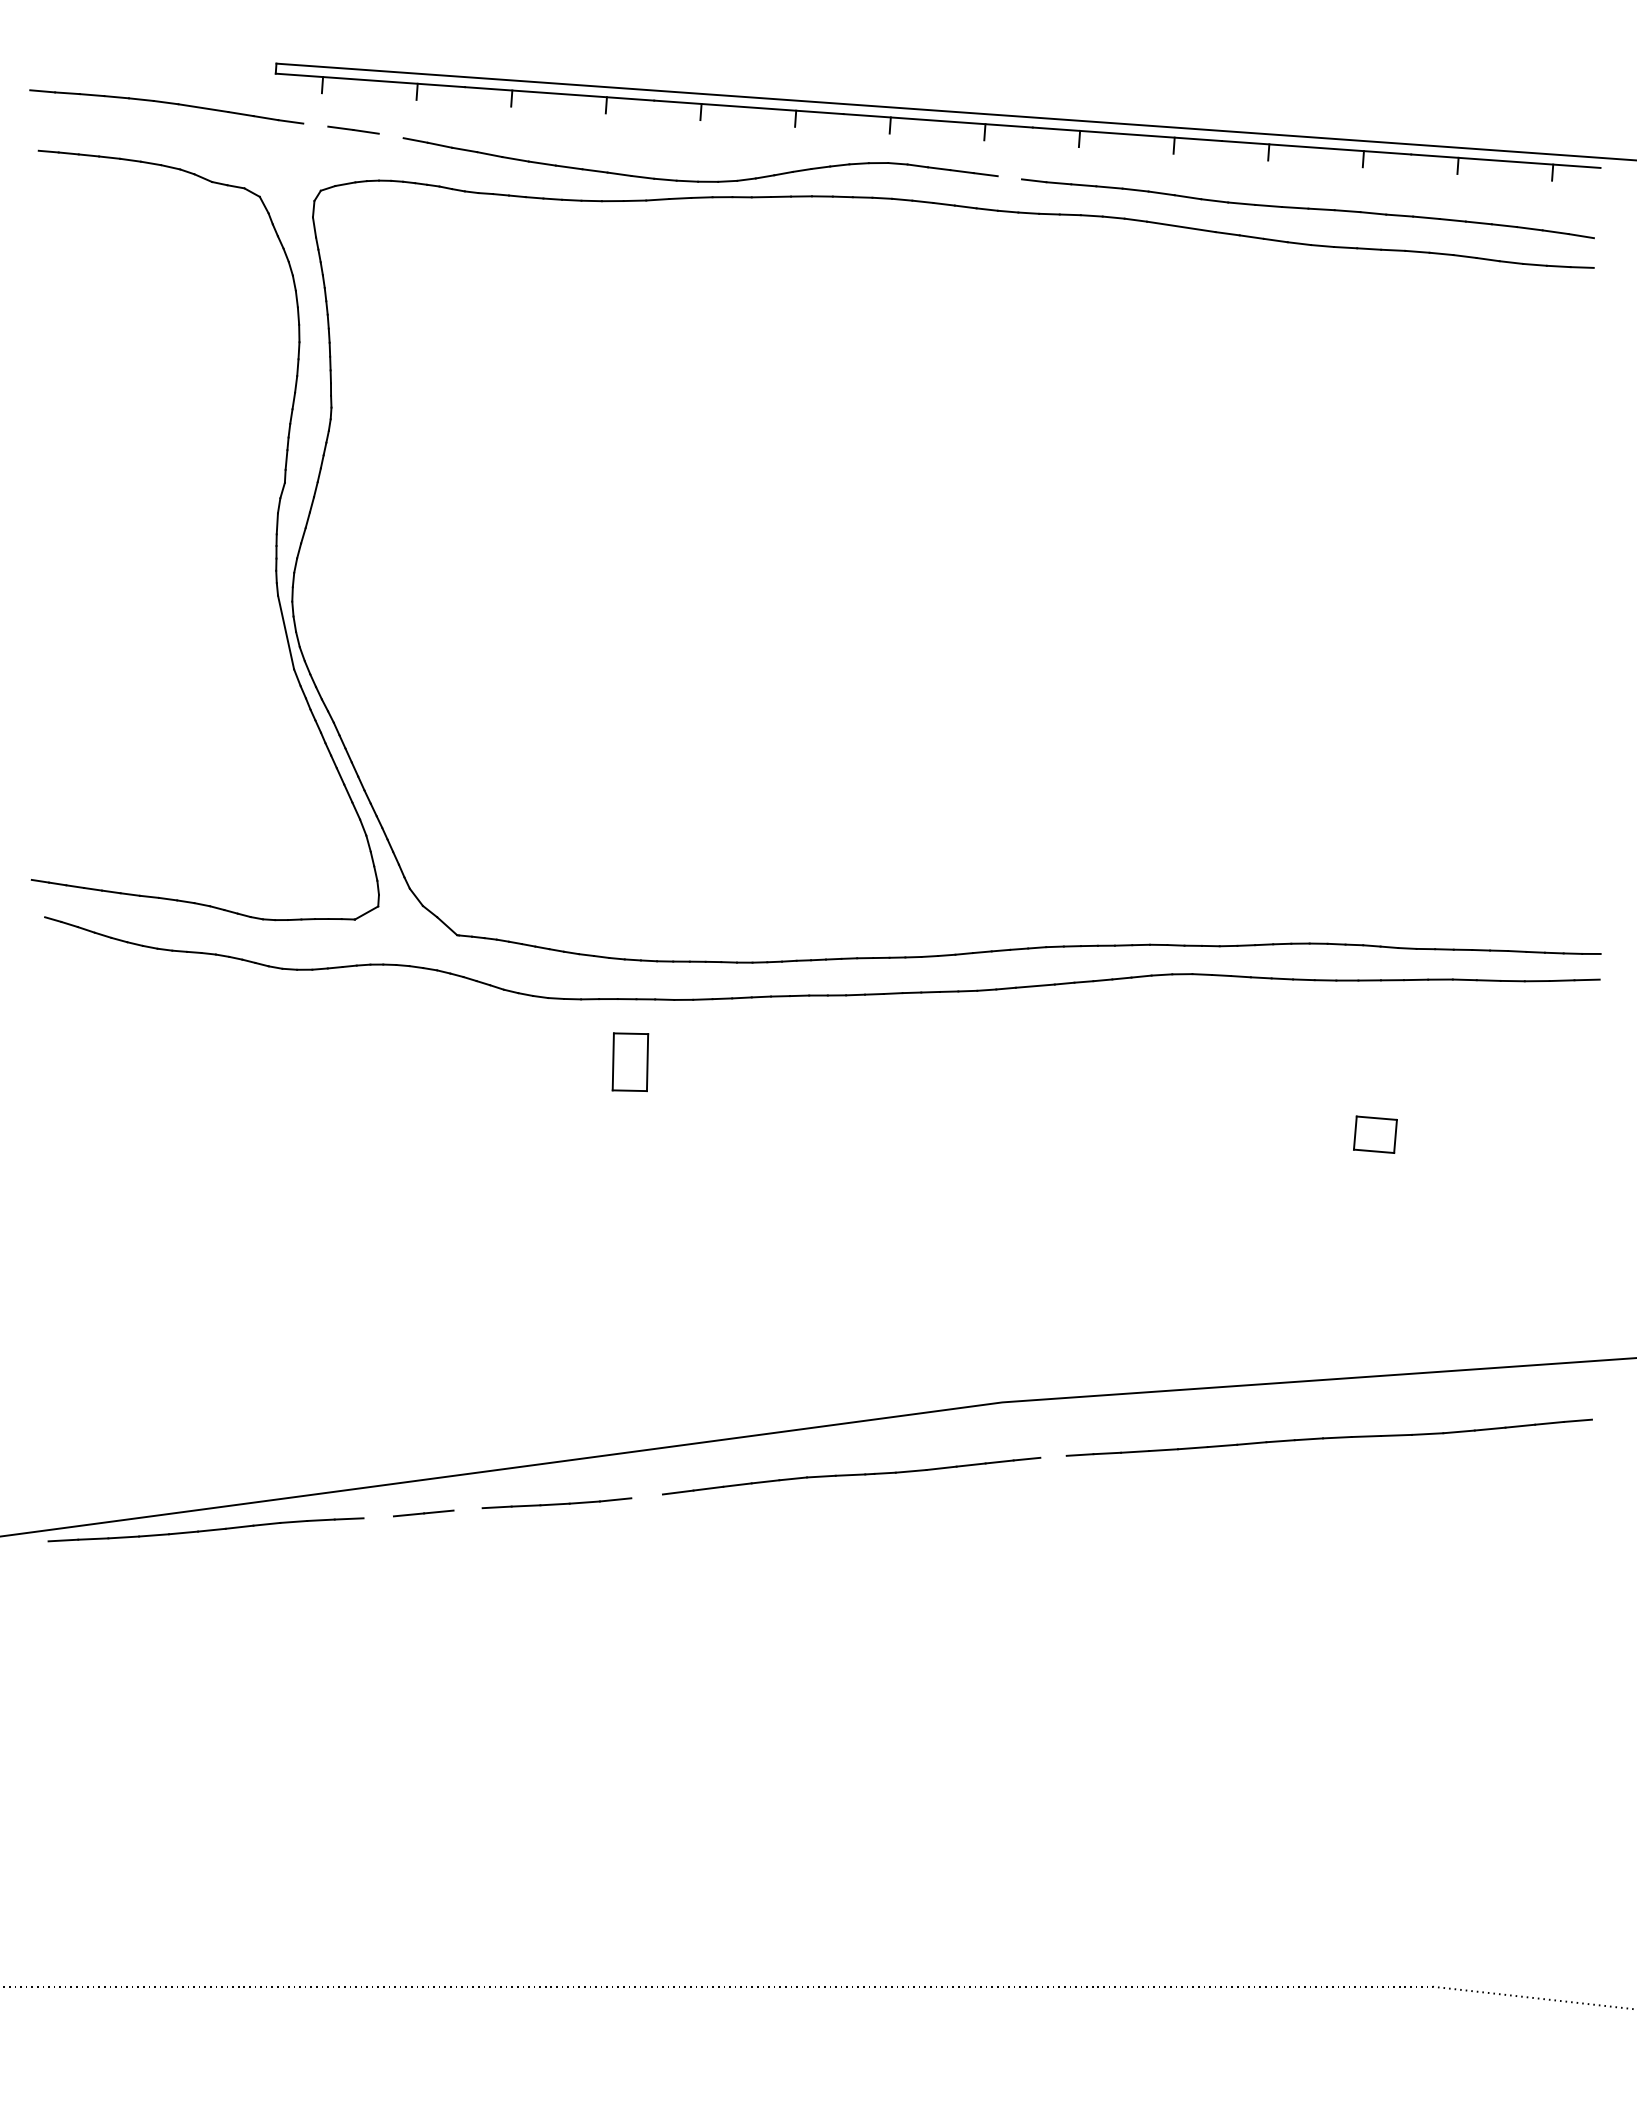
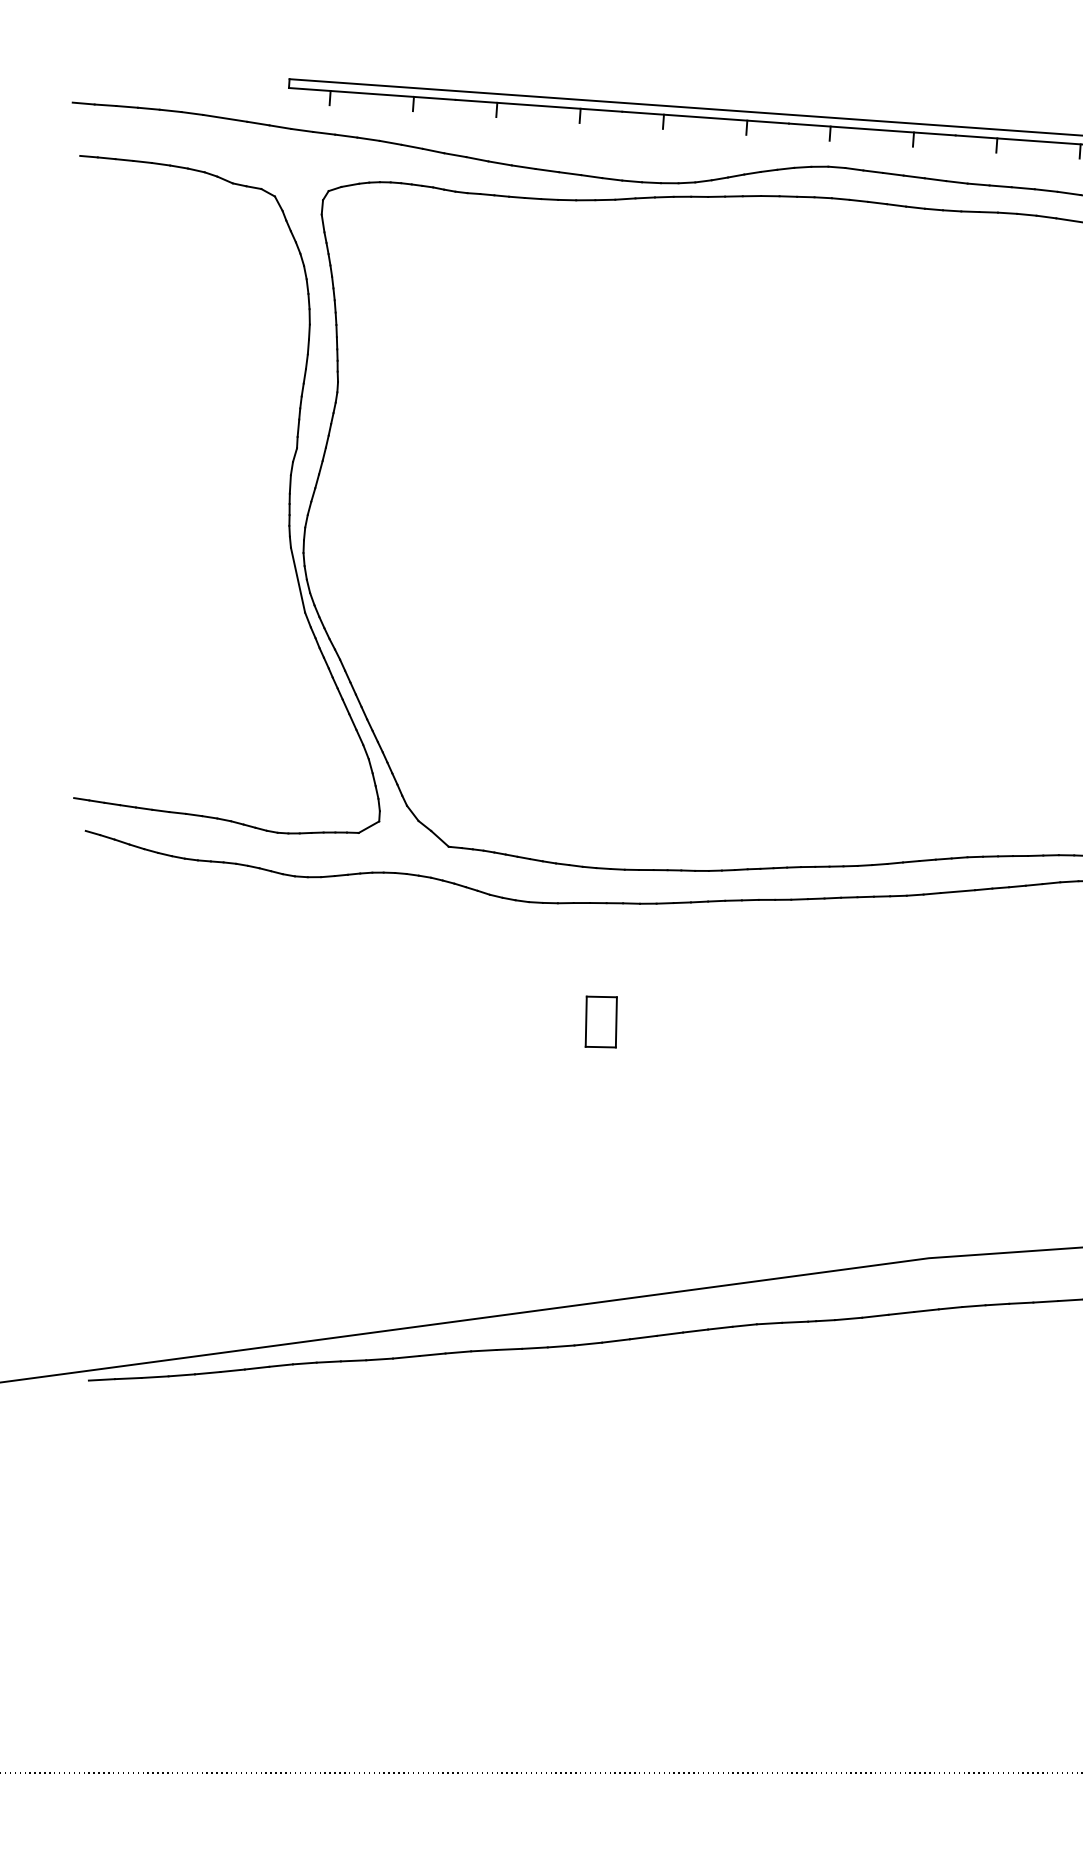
line: (315, 124) -> (323, 132), added
line: (390, 135) -> (390, 142), added
line: (1009, 177) -> (935, 179), added
part: (630, 1061) -> (601, 1021), moved
line: (1053, 1456) -> (973, 1305), added
line: (646, 1496) -> (615, 1341), added
line: (467, 1509) -> (457, 1352), added
line: (378, 1517) -> (379, 1359), added

